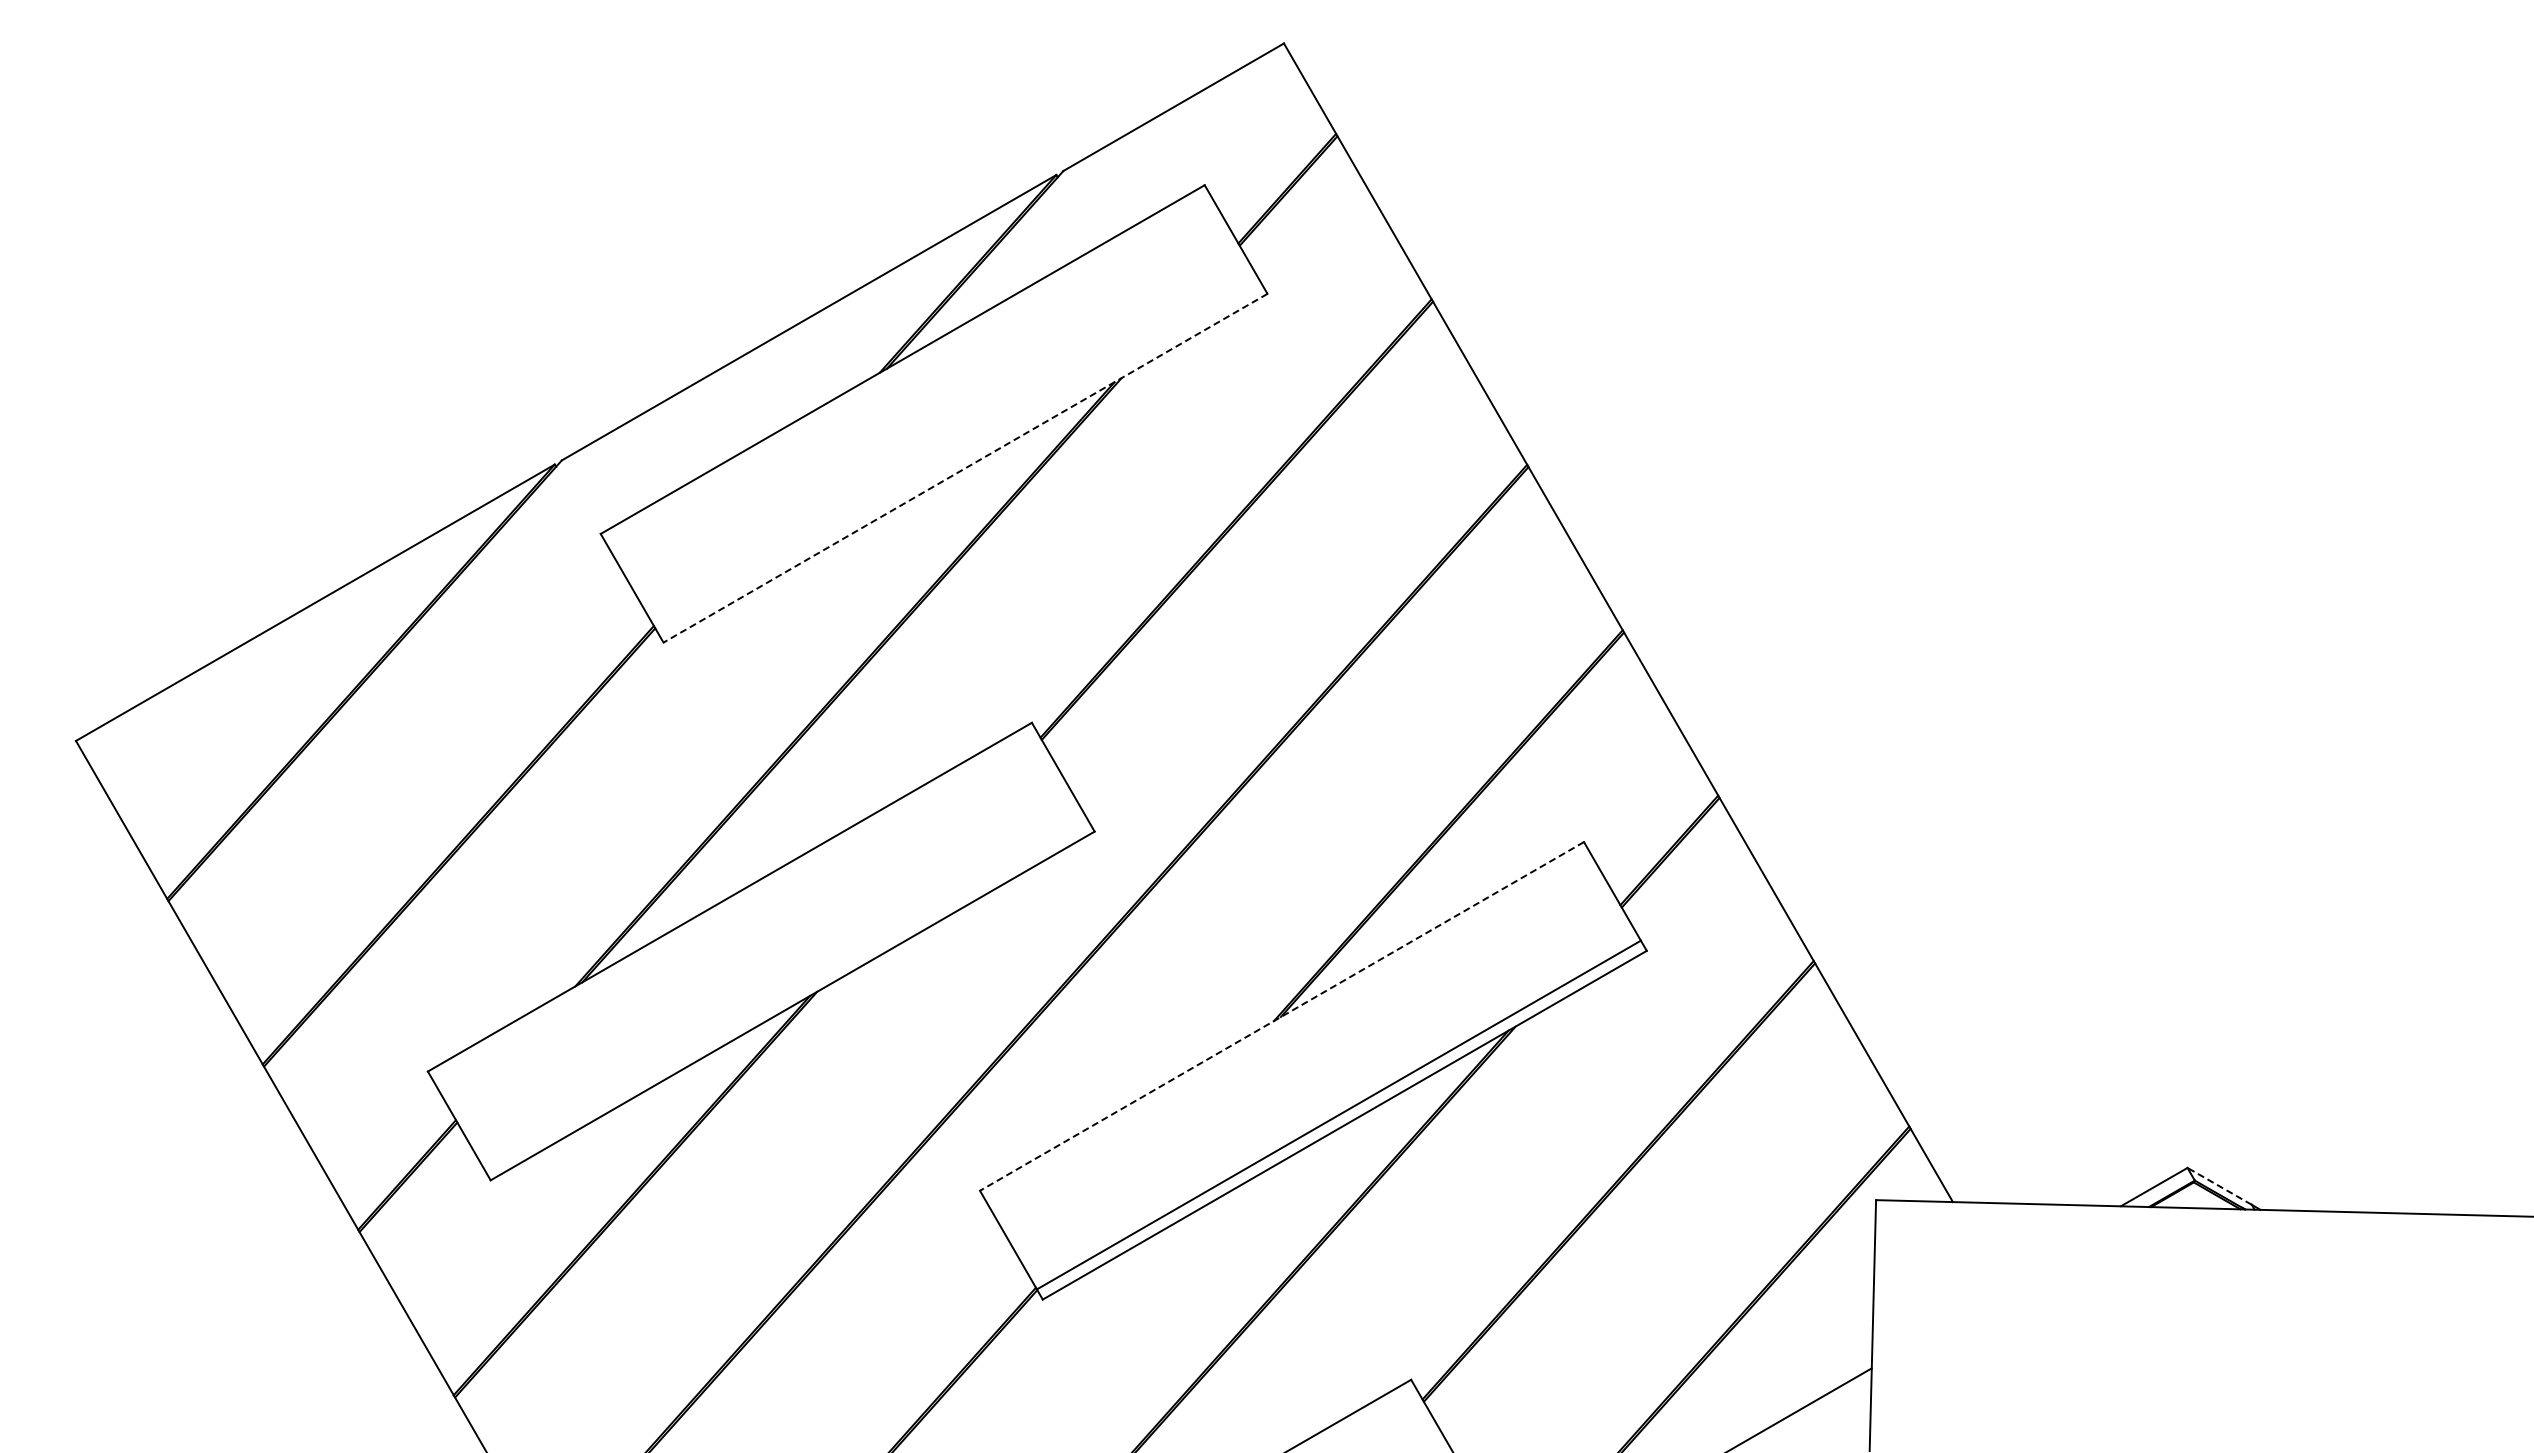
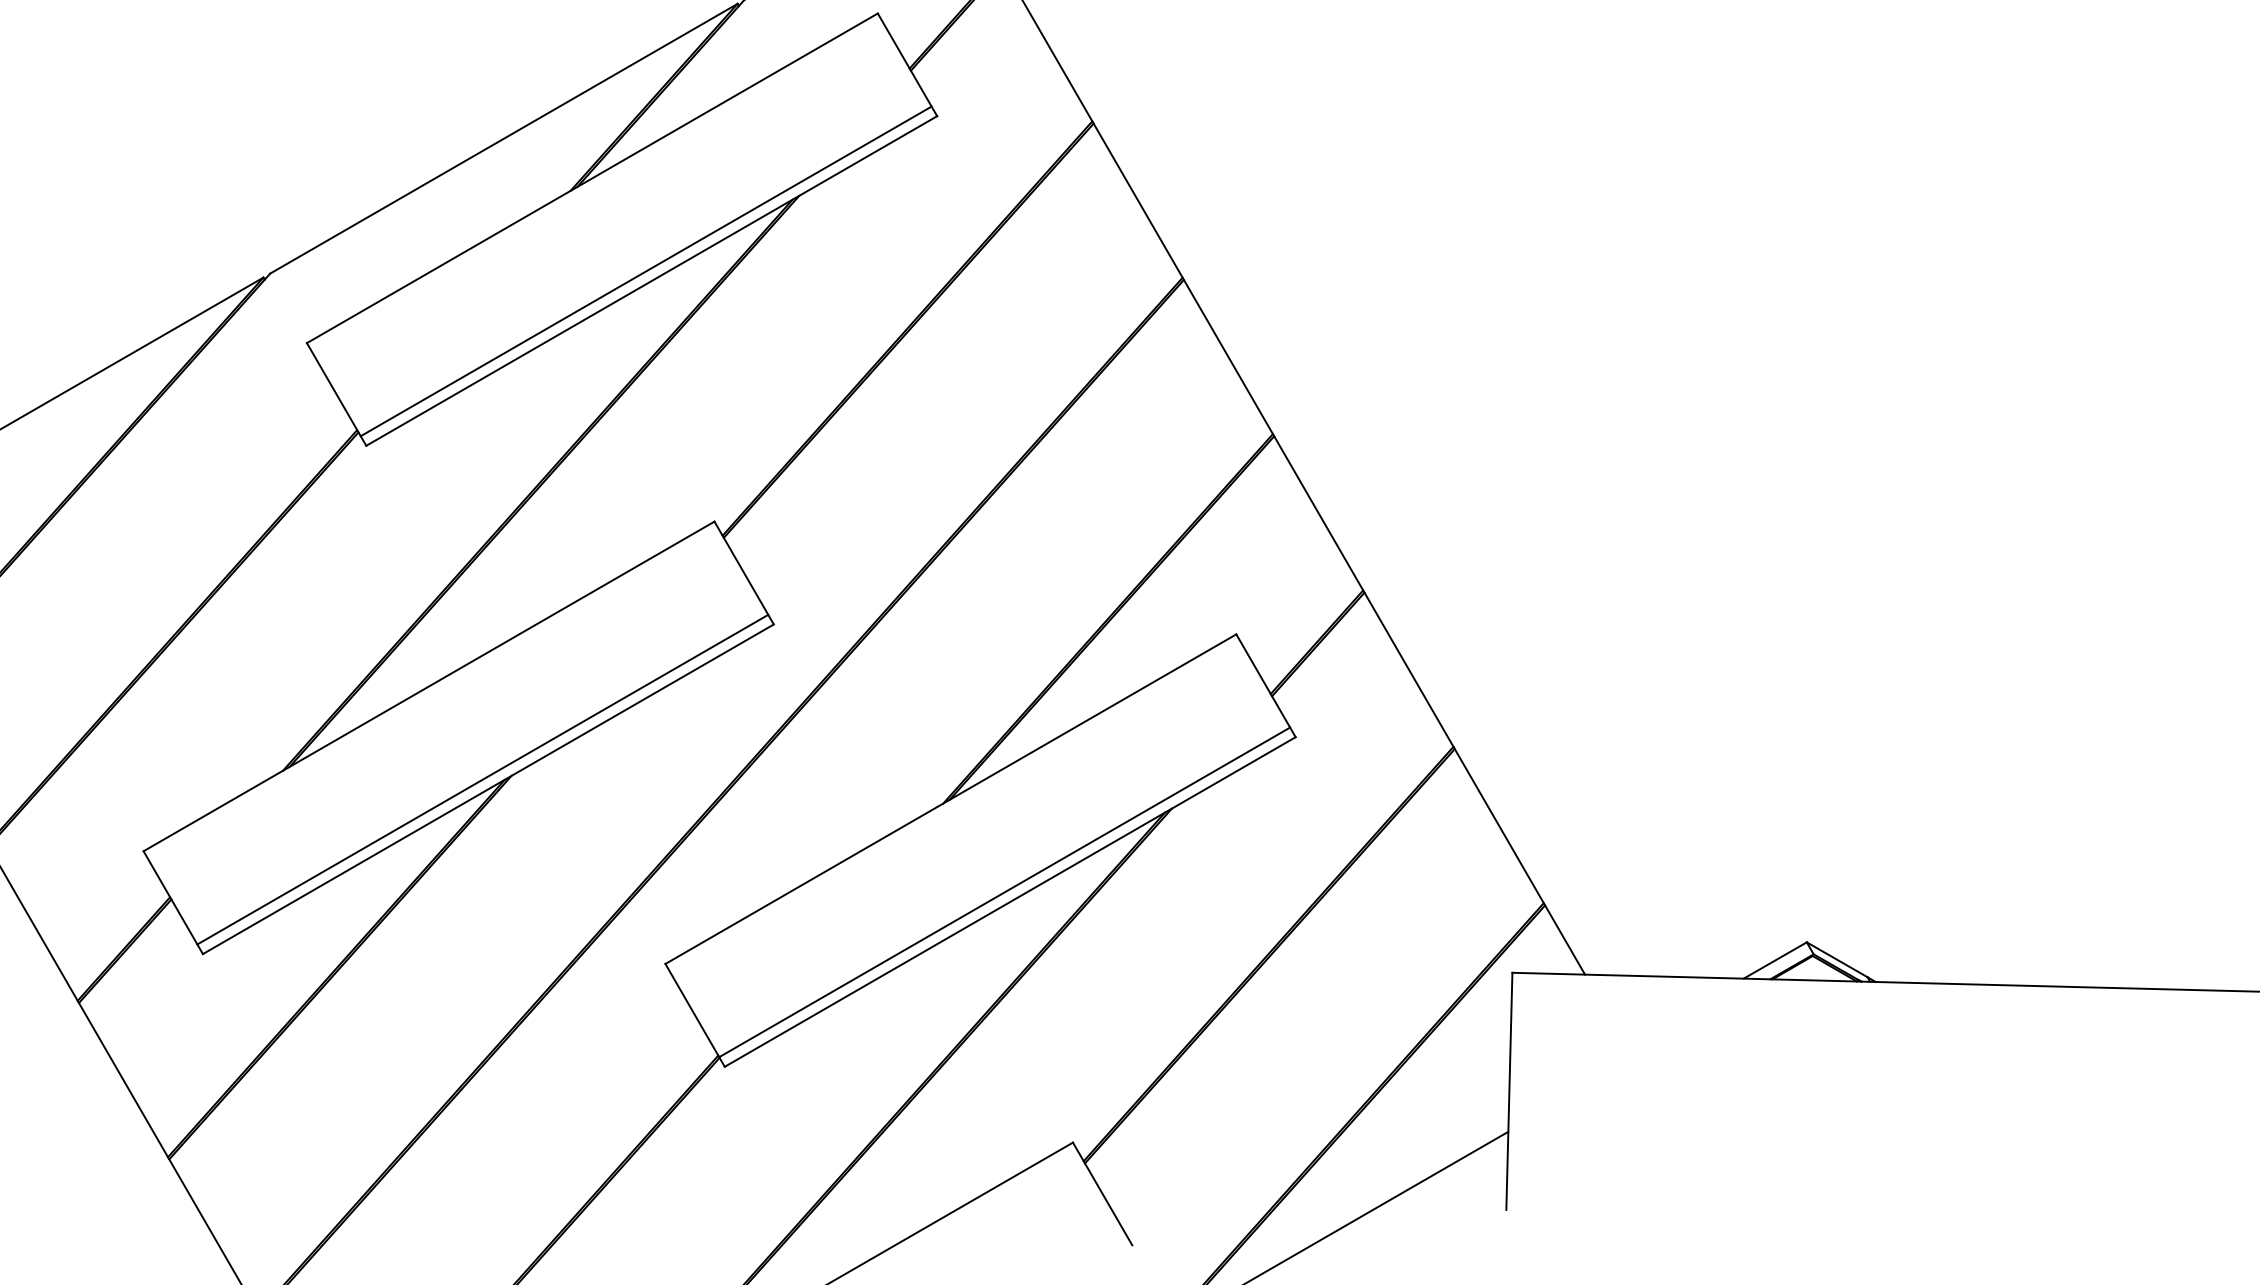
line: (959, 457) -> (646, 270), added
line: (965, 468) -> (651, 281), dashed -> solid
line: (786, 995) -> (482, 779), added
line: (1282, 1016) -> (951, 799), dashed -> solid
line: (2219, 1186) -> (1837, 959), dashed -> solid

